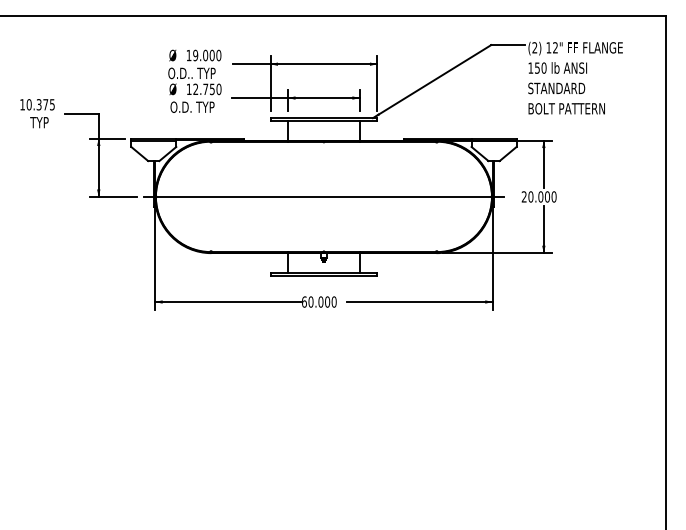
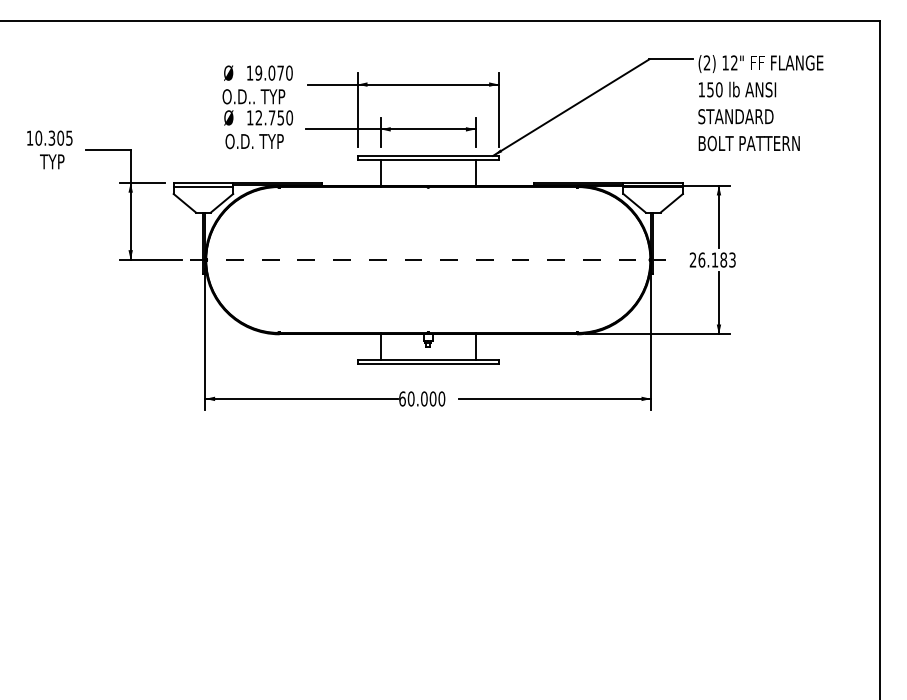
text: (212, 55) -> (280, 72), 19.000 -> 19.070
text: (45, 104) -> (60, 137), 10.375 -> 10.305
line: (324, 196) -> (428, 259), solid -> dashed
text: (541, 196) -> (716, 259), 20.000 -> 26.183

